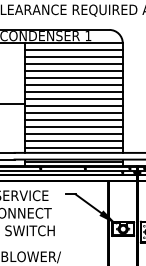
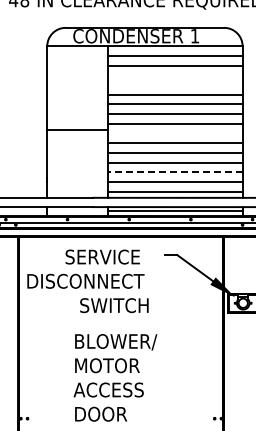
line: (73, 64) -> (174, 75), removed
line: (73, 71) -> (174, 85), removed
line: (73, 106) -> (174, 133), removed
line: (73, 134) -> (174, 172), solid -> dashed

